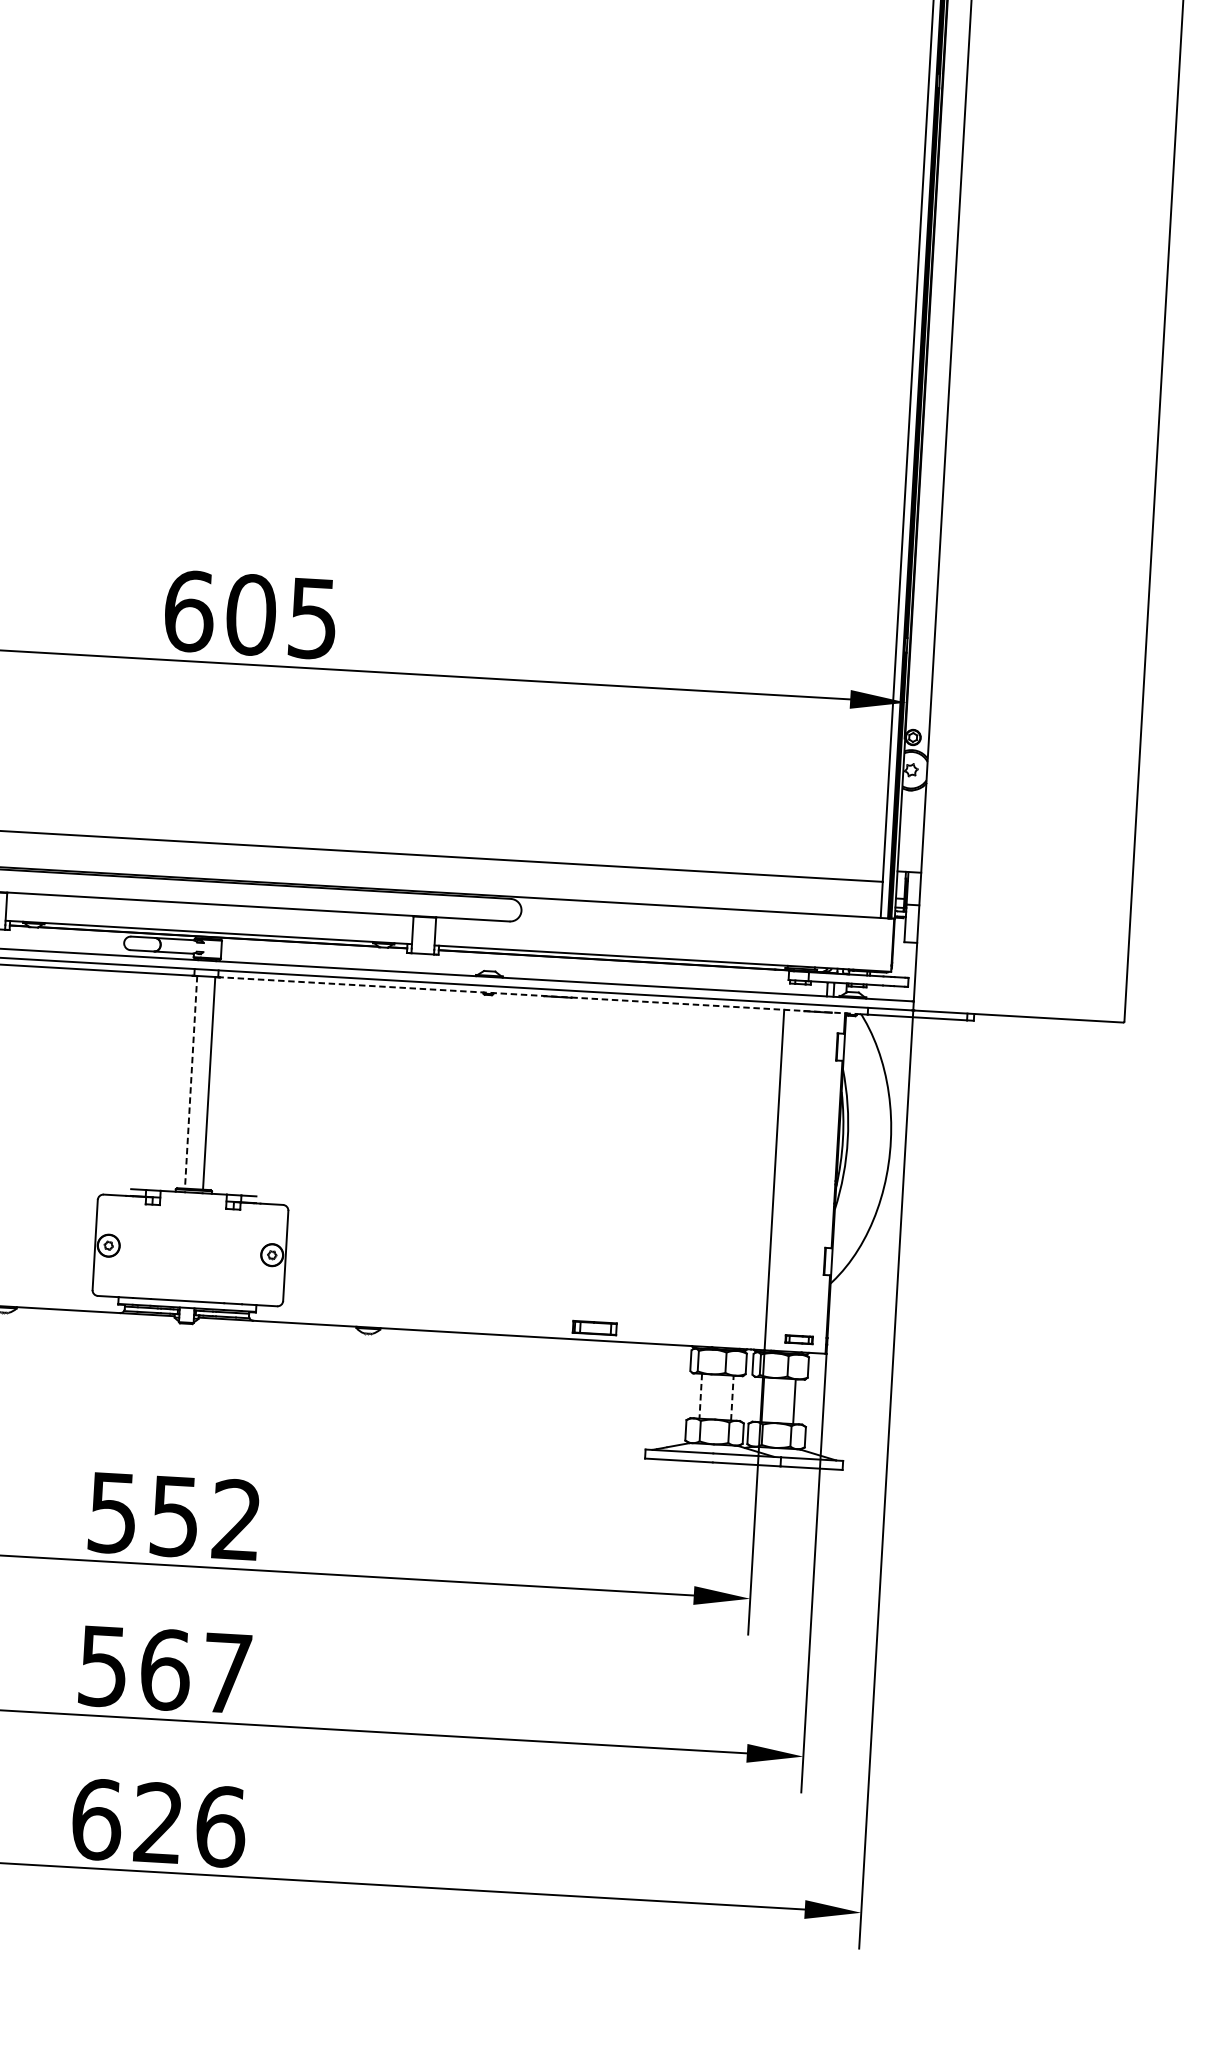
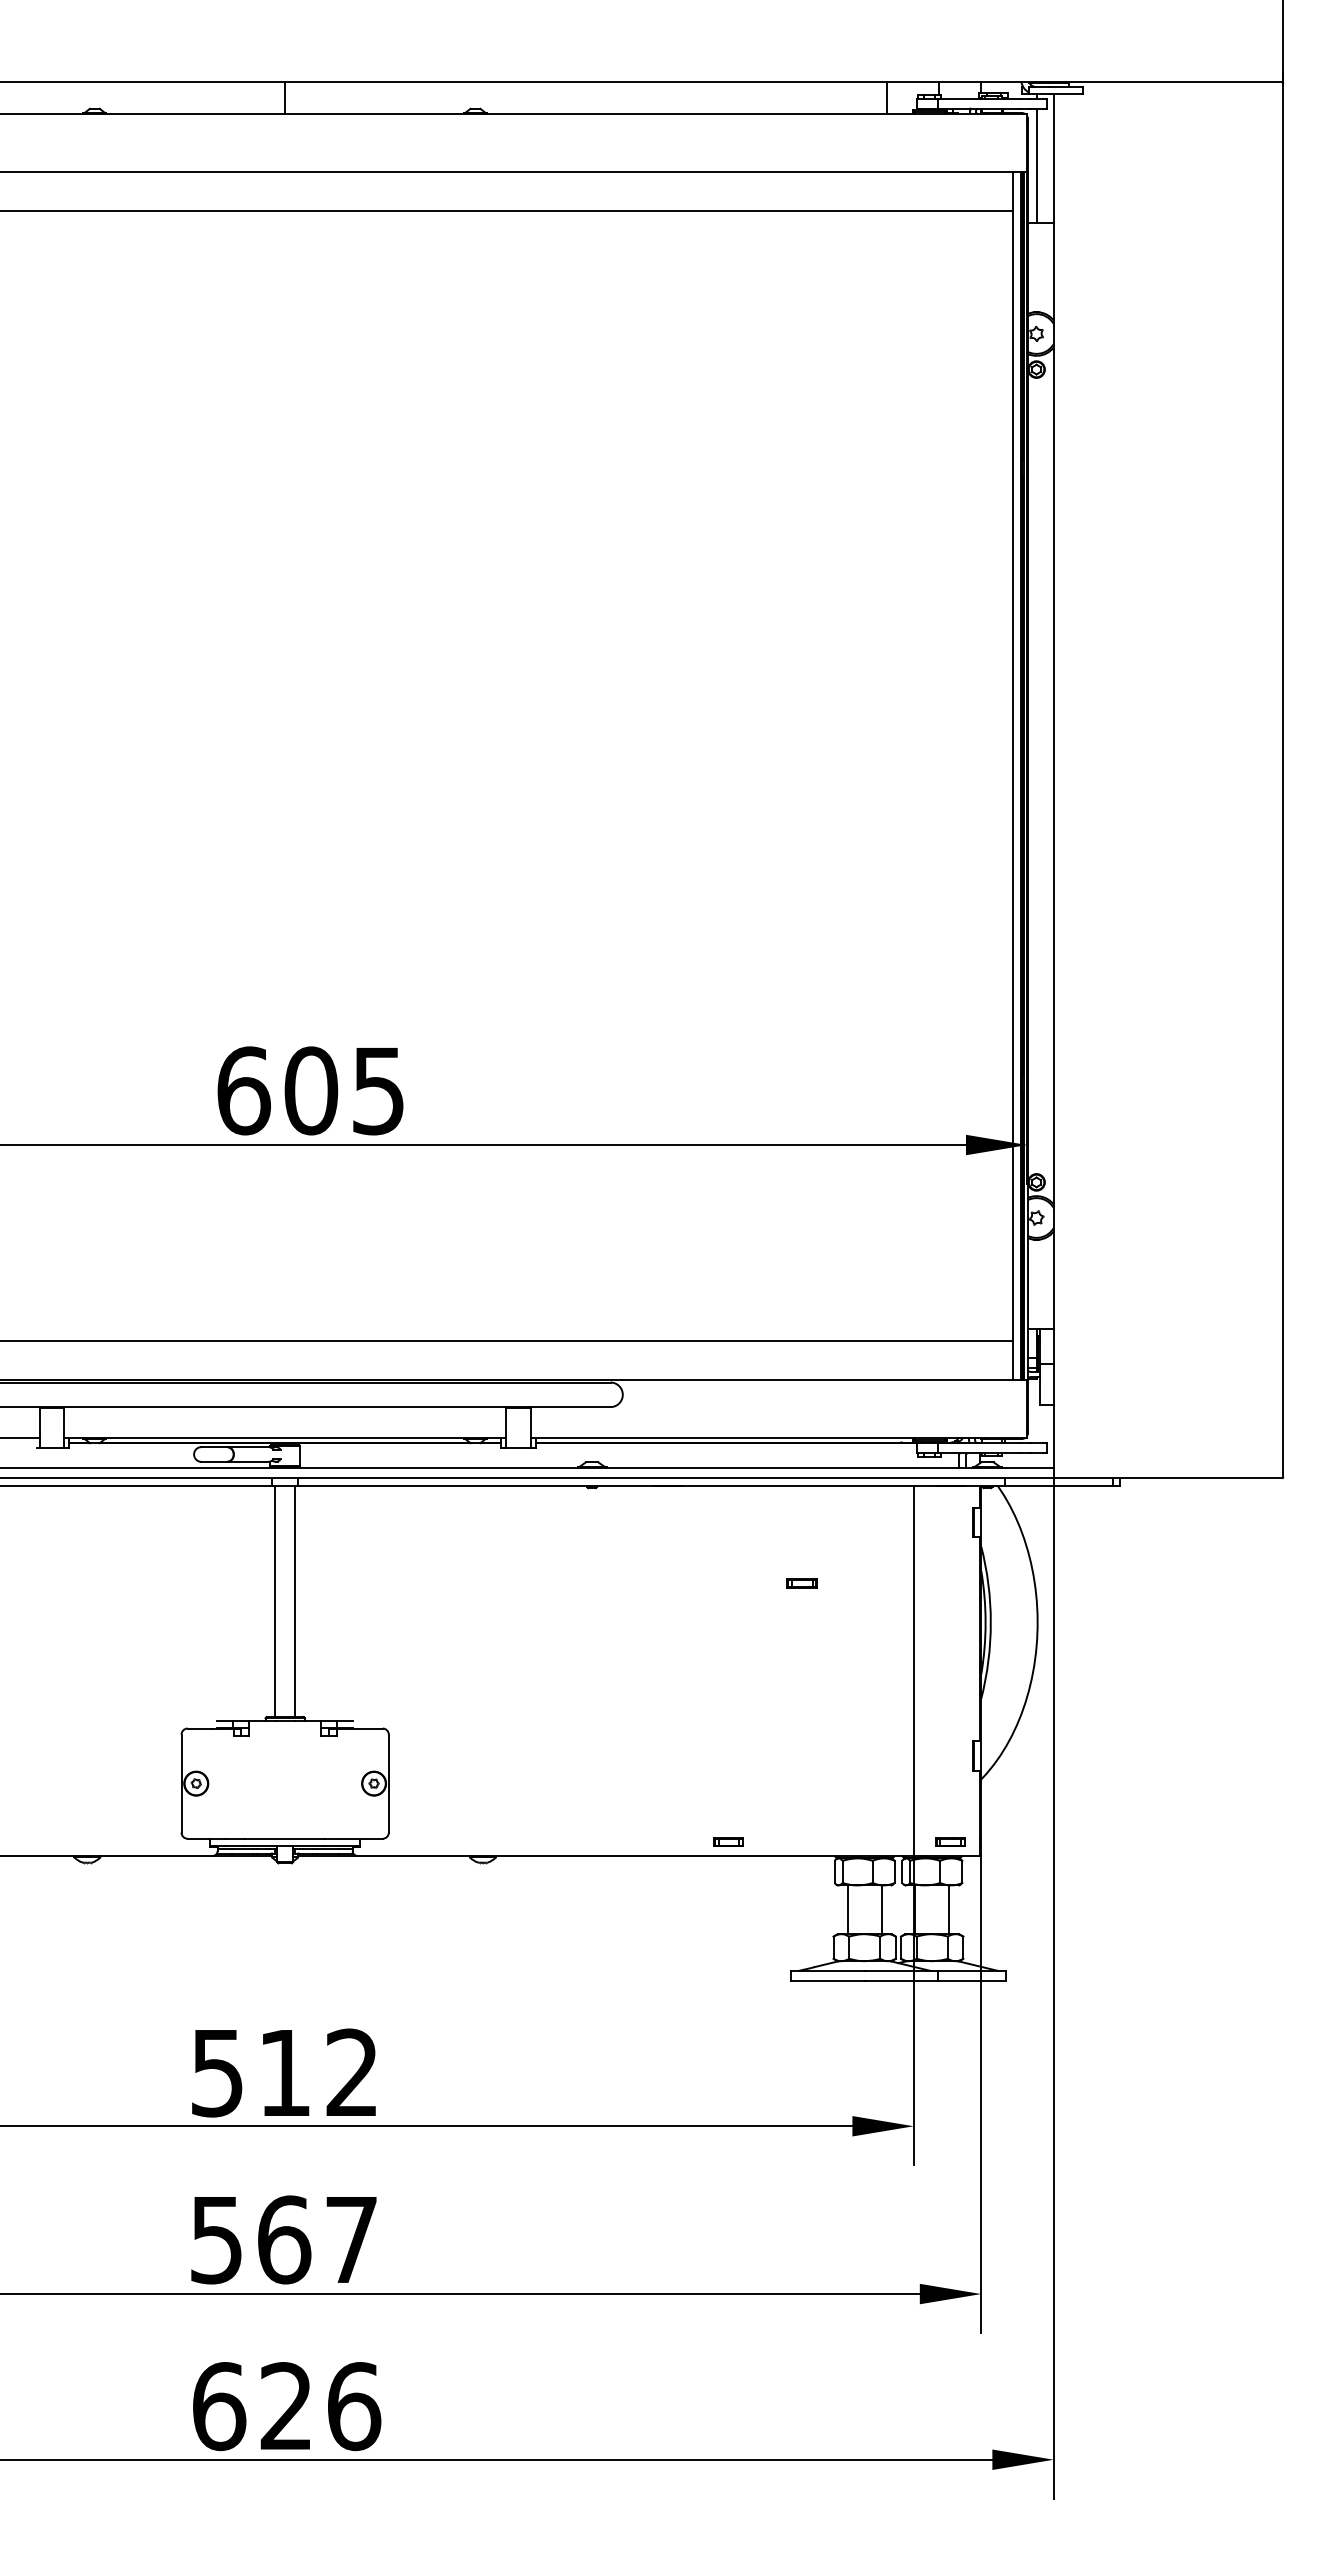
line: (539, 995) -> (647, 1485), dashed -> solid
line: (191, 1082) -> (275, 1601), dashed -> solid
part: (675, 1093) -> (801, 1583), added
part: (594, 1327) -> (728, 1841), size x0.62
line: (700, 1396) -> (847, 1910), dashed -> solid
line: (732, 1397) -> (881, 1909), dashed -> solid
text: (174, 1516) -> (284, 2073), 552 -> 512

